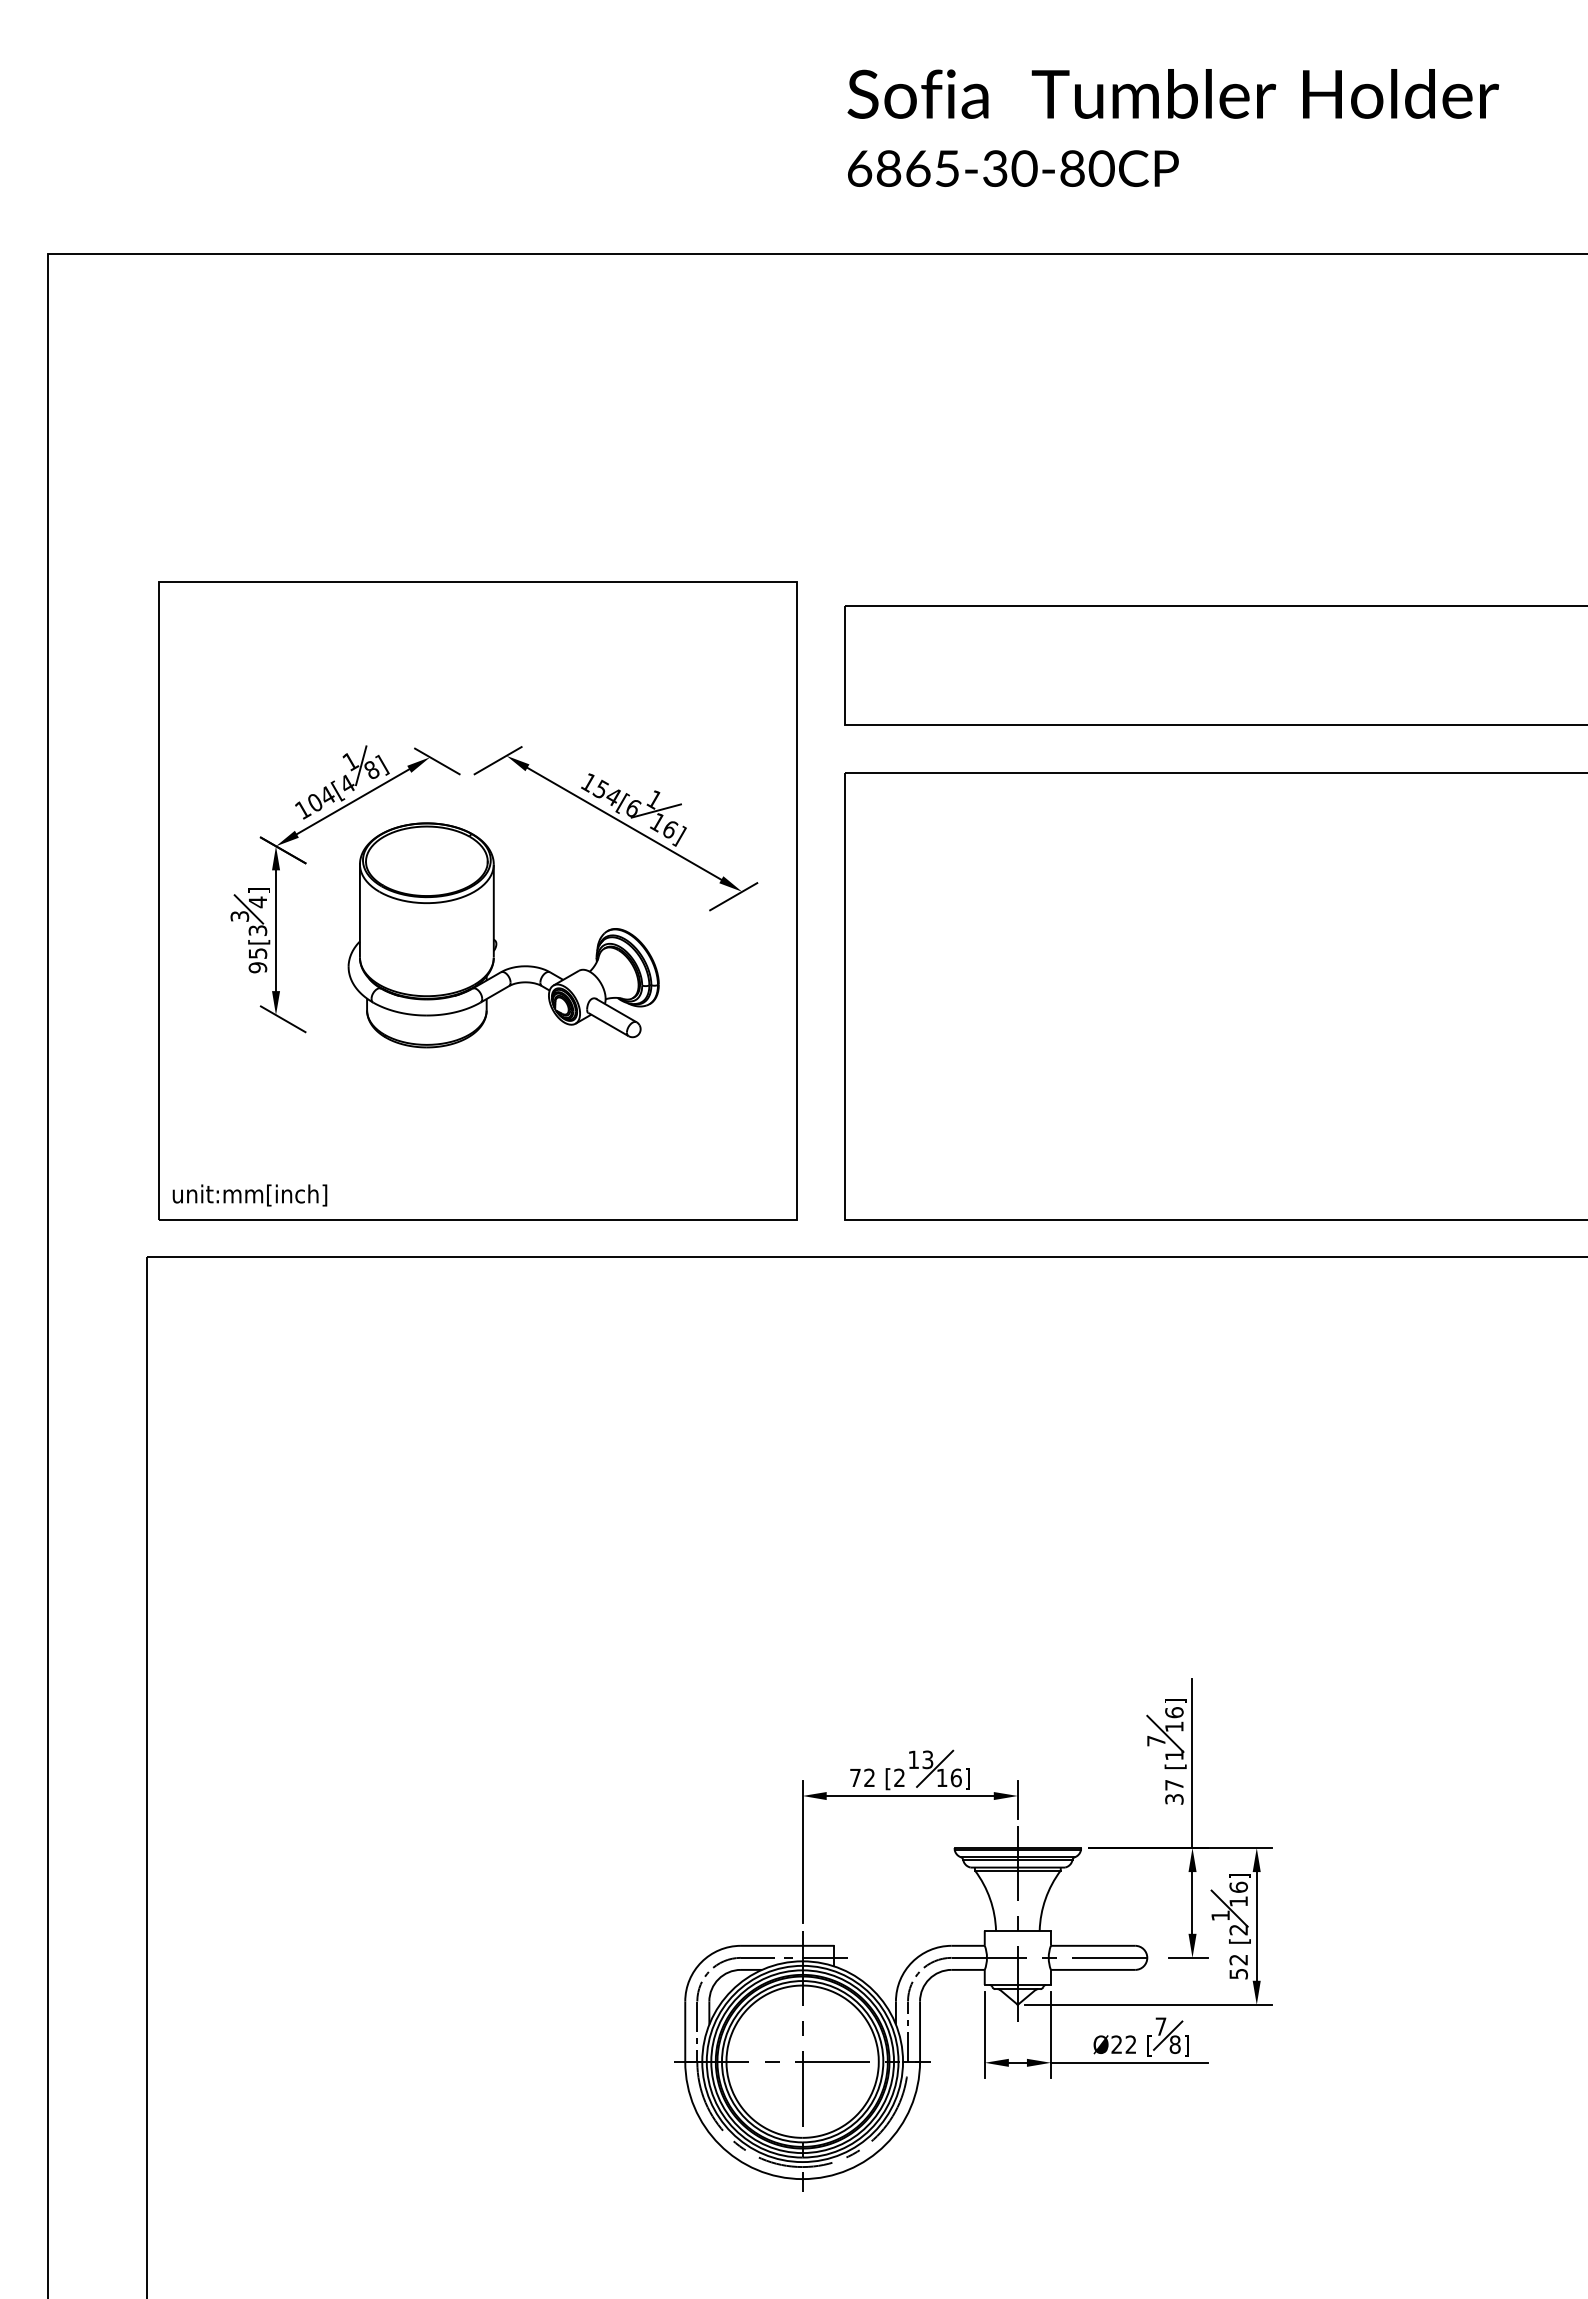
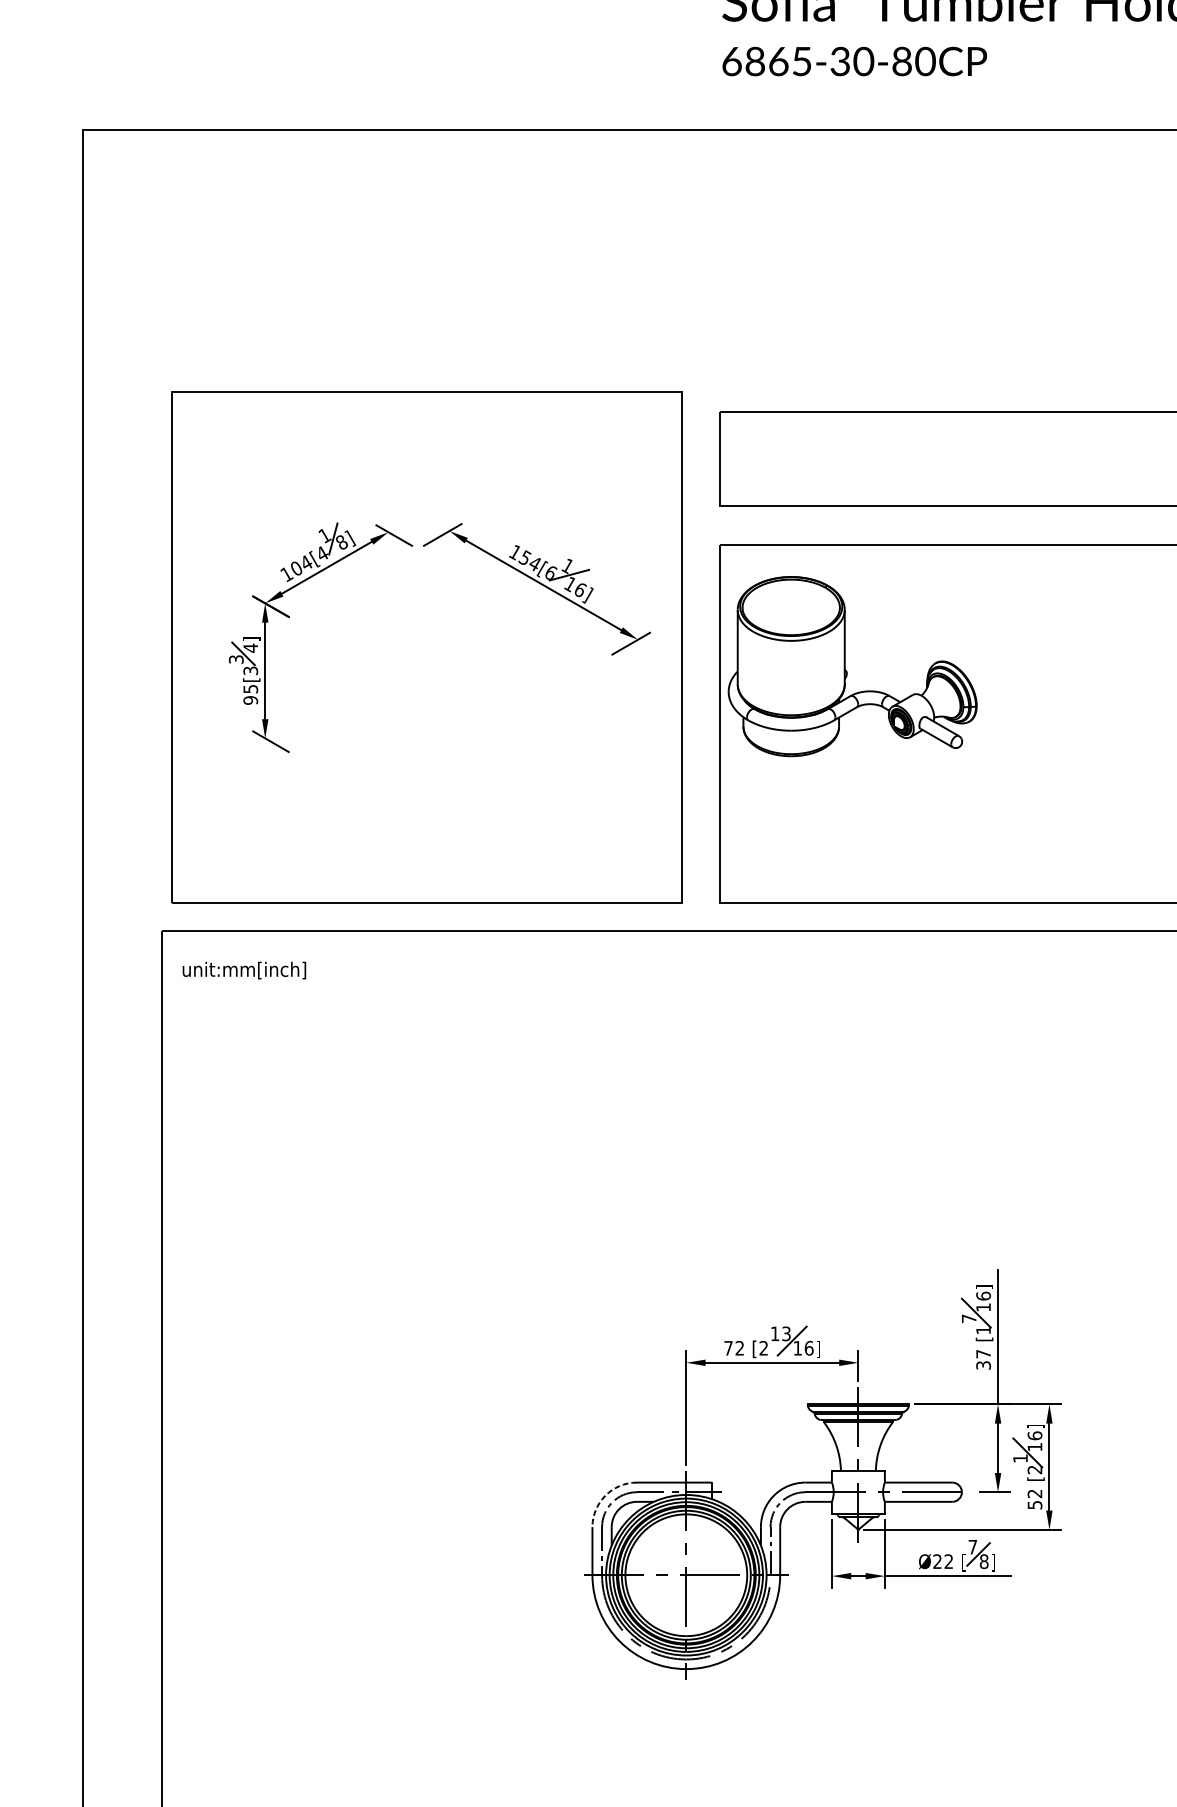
part: (496, 940) -> (846, 670), moved
text: (249, 1195) -> (244, 970), moved
arc: (701, 1962) -> (605, 1495), solid -> dashed

